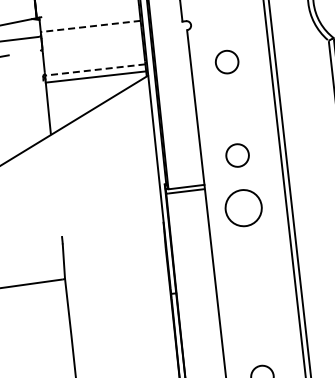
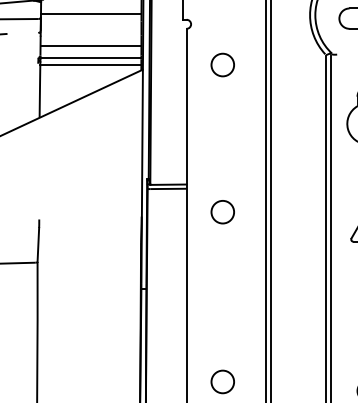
line: (90, 26) -> (90, 14), dashed -> solid
line: (93, 58) -> (90, 46), added
line: (94, 70) -> (90, 58), dashed -> solid
circle: (237, 155) -> (222, 158), removed
circle: (243, 208) -> (222, 212), size x0.62

